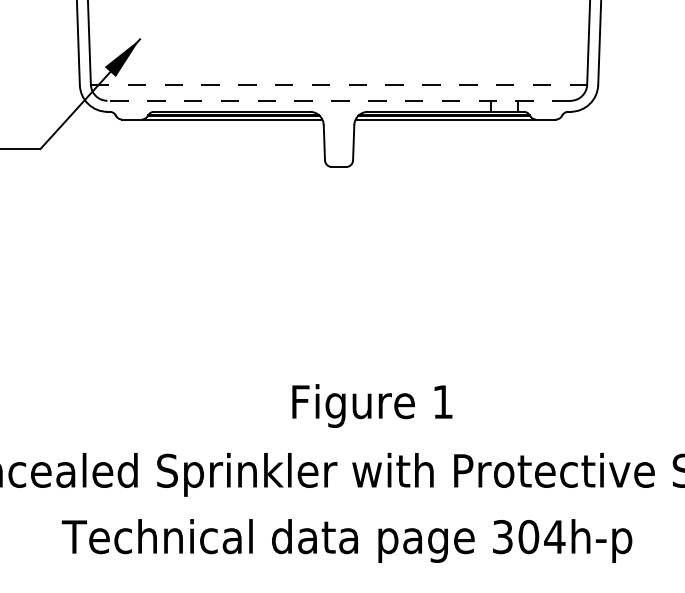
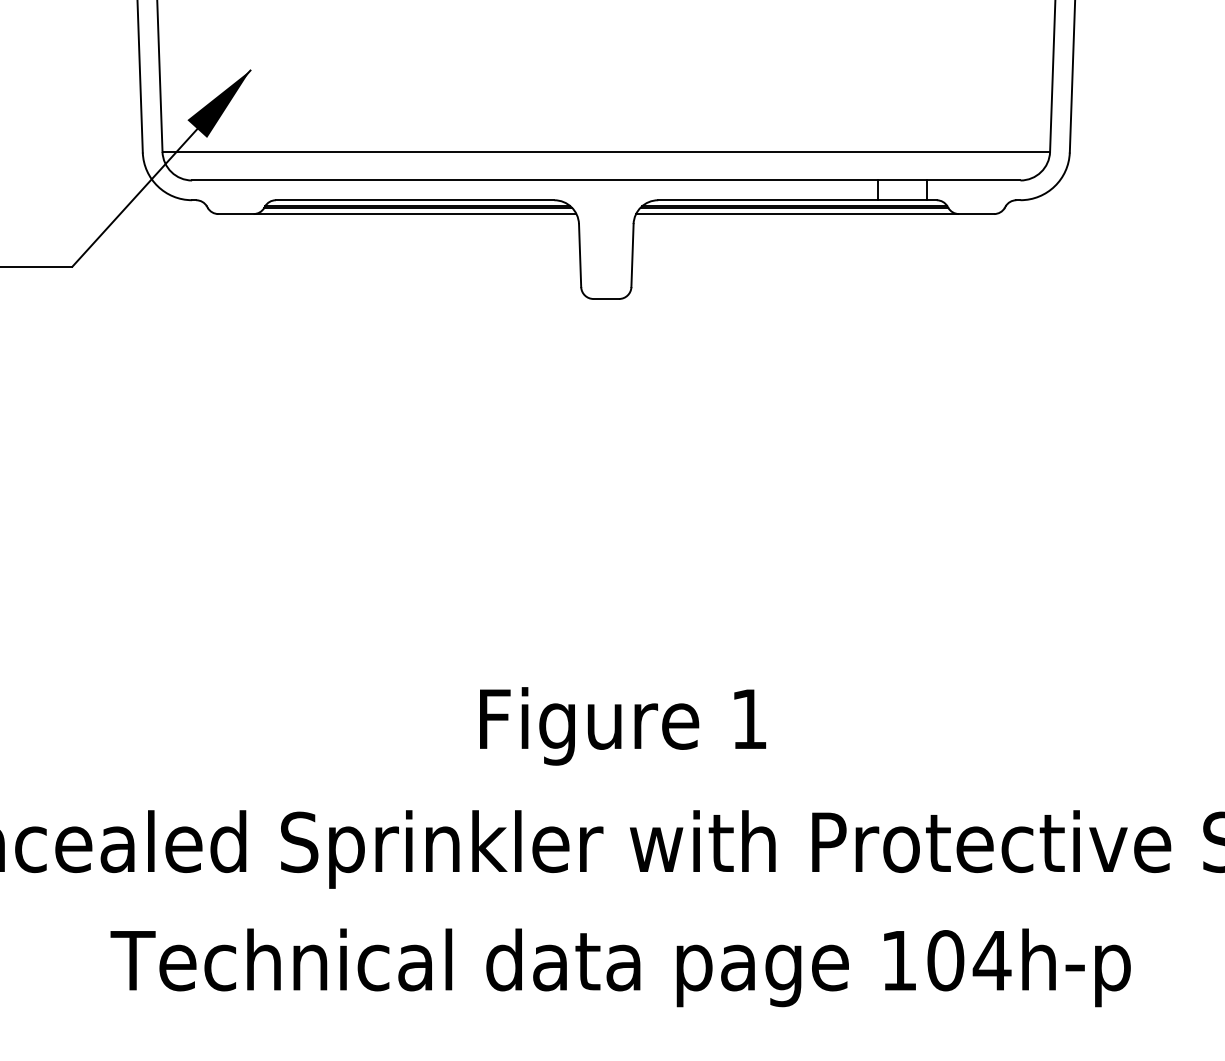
line: (339, 84) -> (607, 151), dashed -> solid
line: (339, 100) -> (607, 179), dashed -> solid
text: (372, 405) -> (623, 725), moved
text: (502, 536) -> (898, 959), 304h-p -> 104h-p

